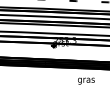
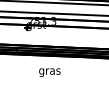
text: (86, 80) -> (49, 71), moved

